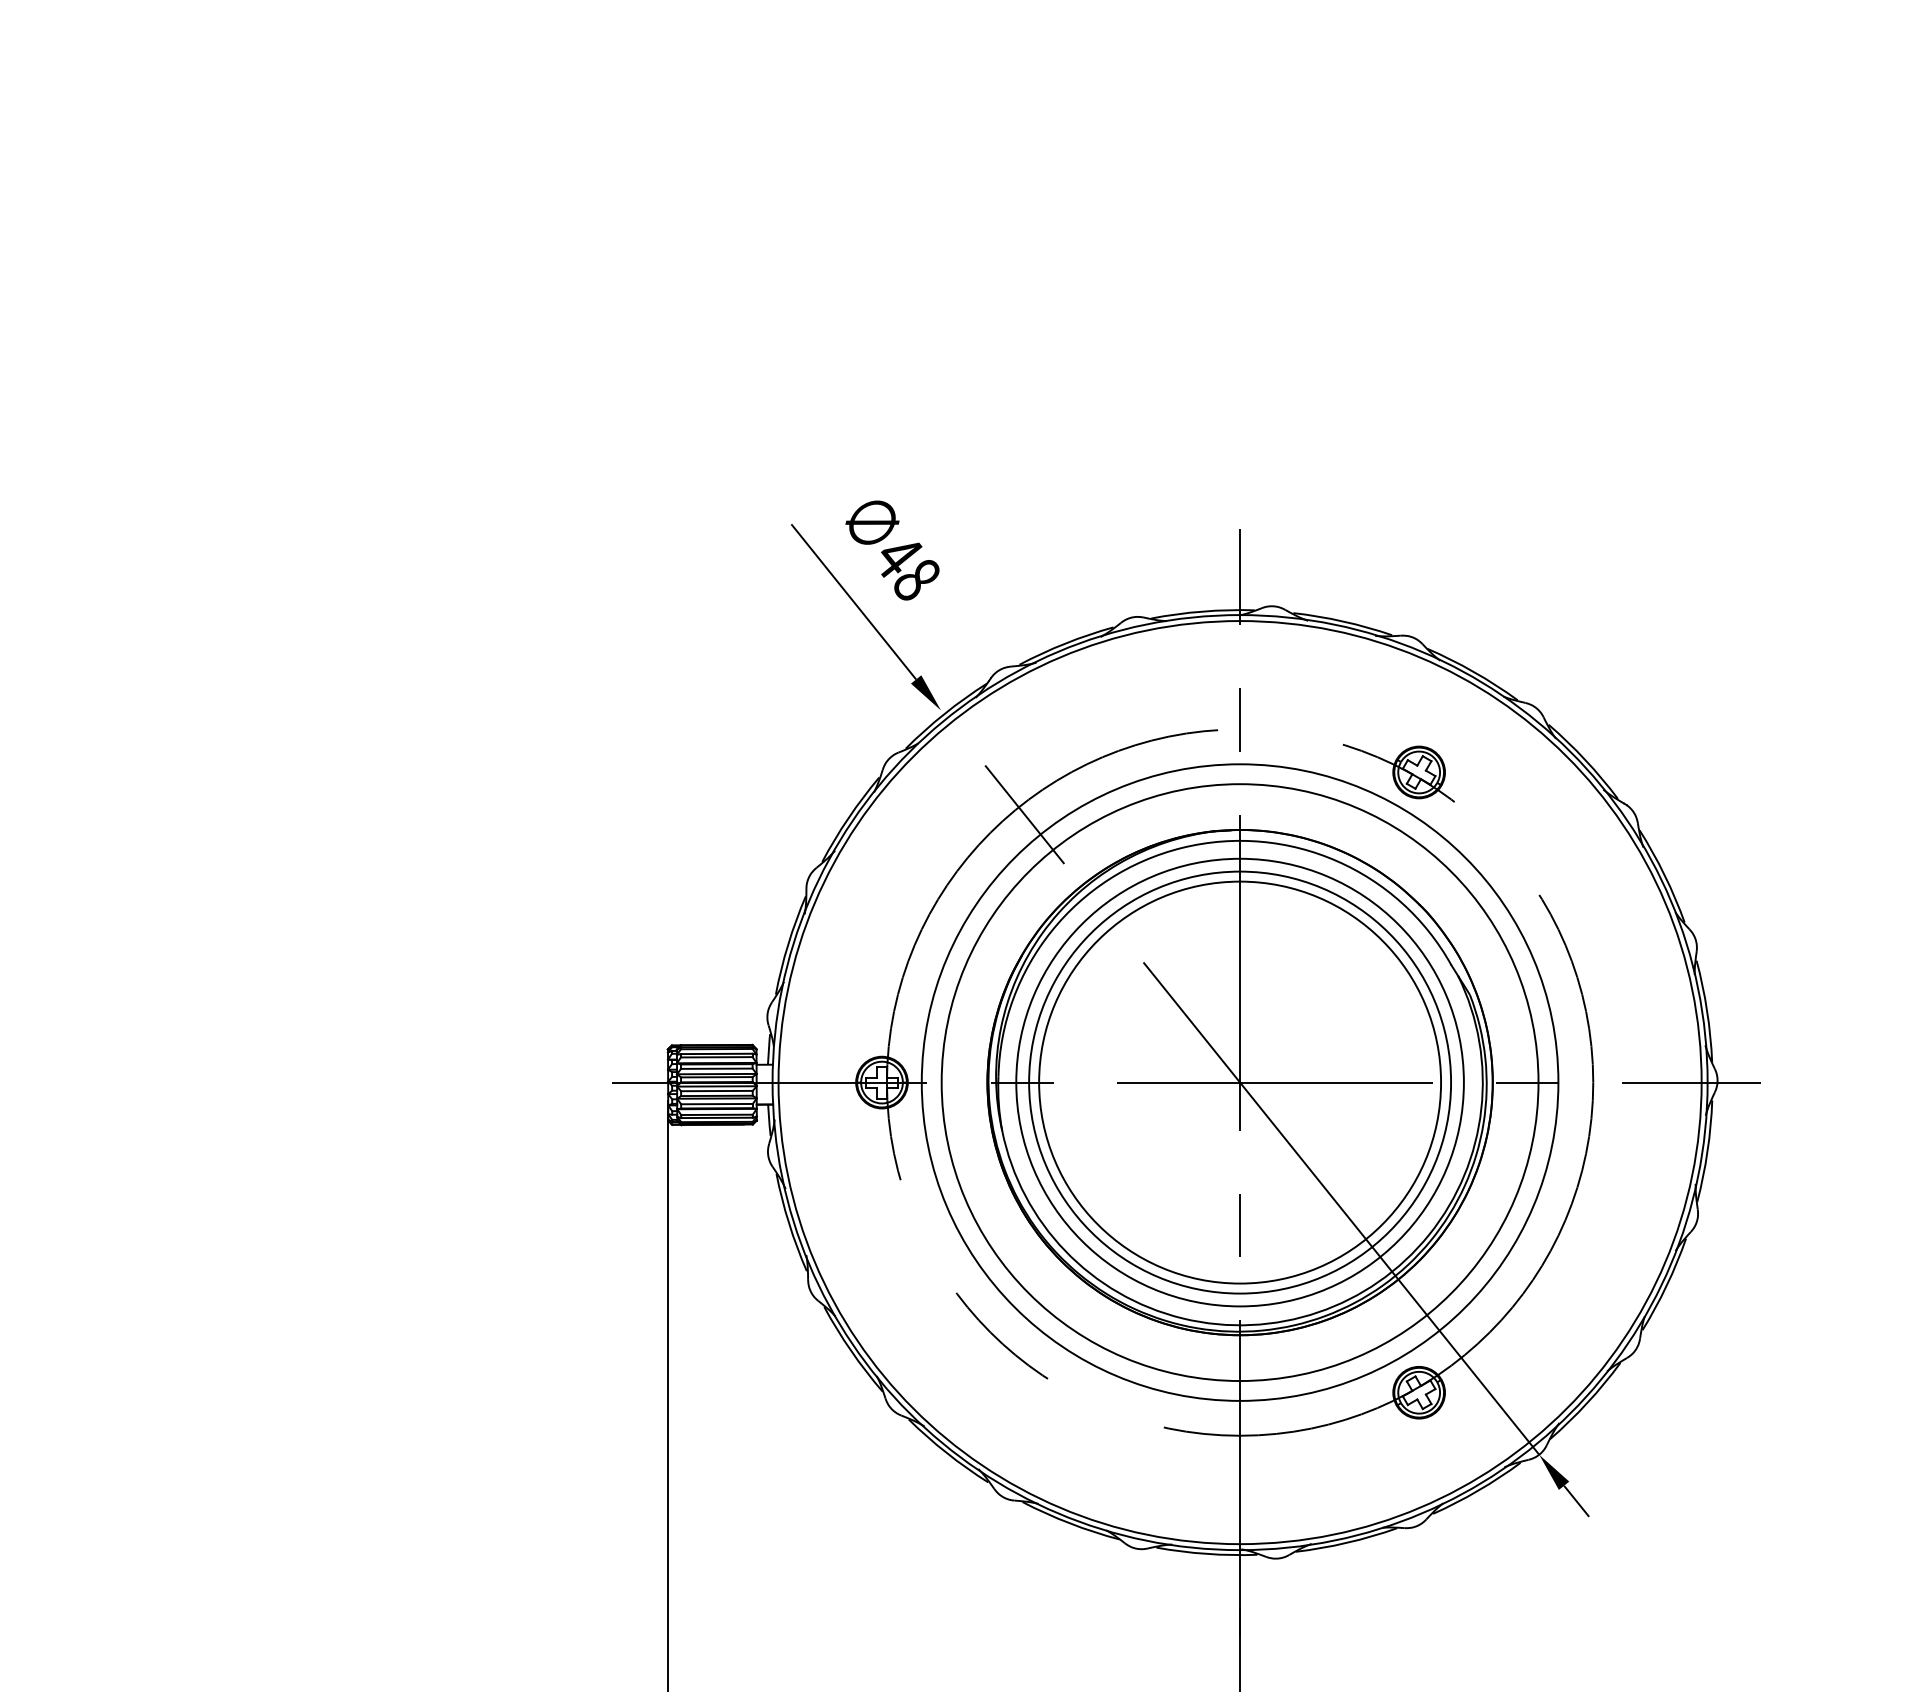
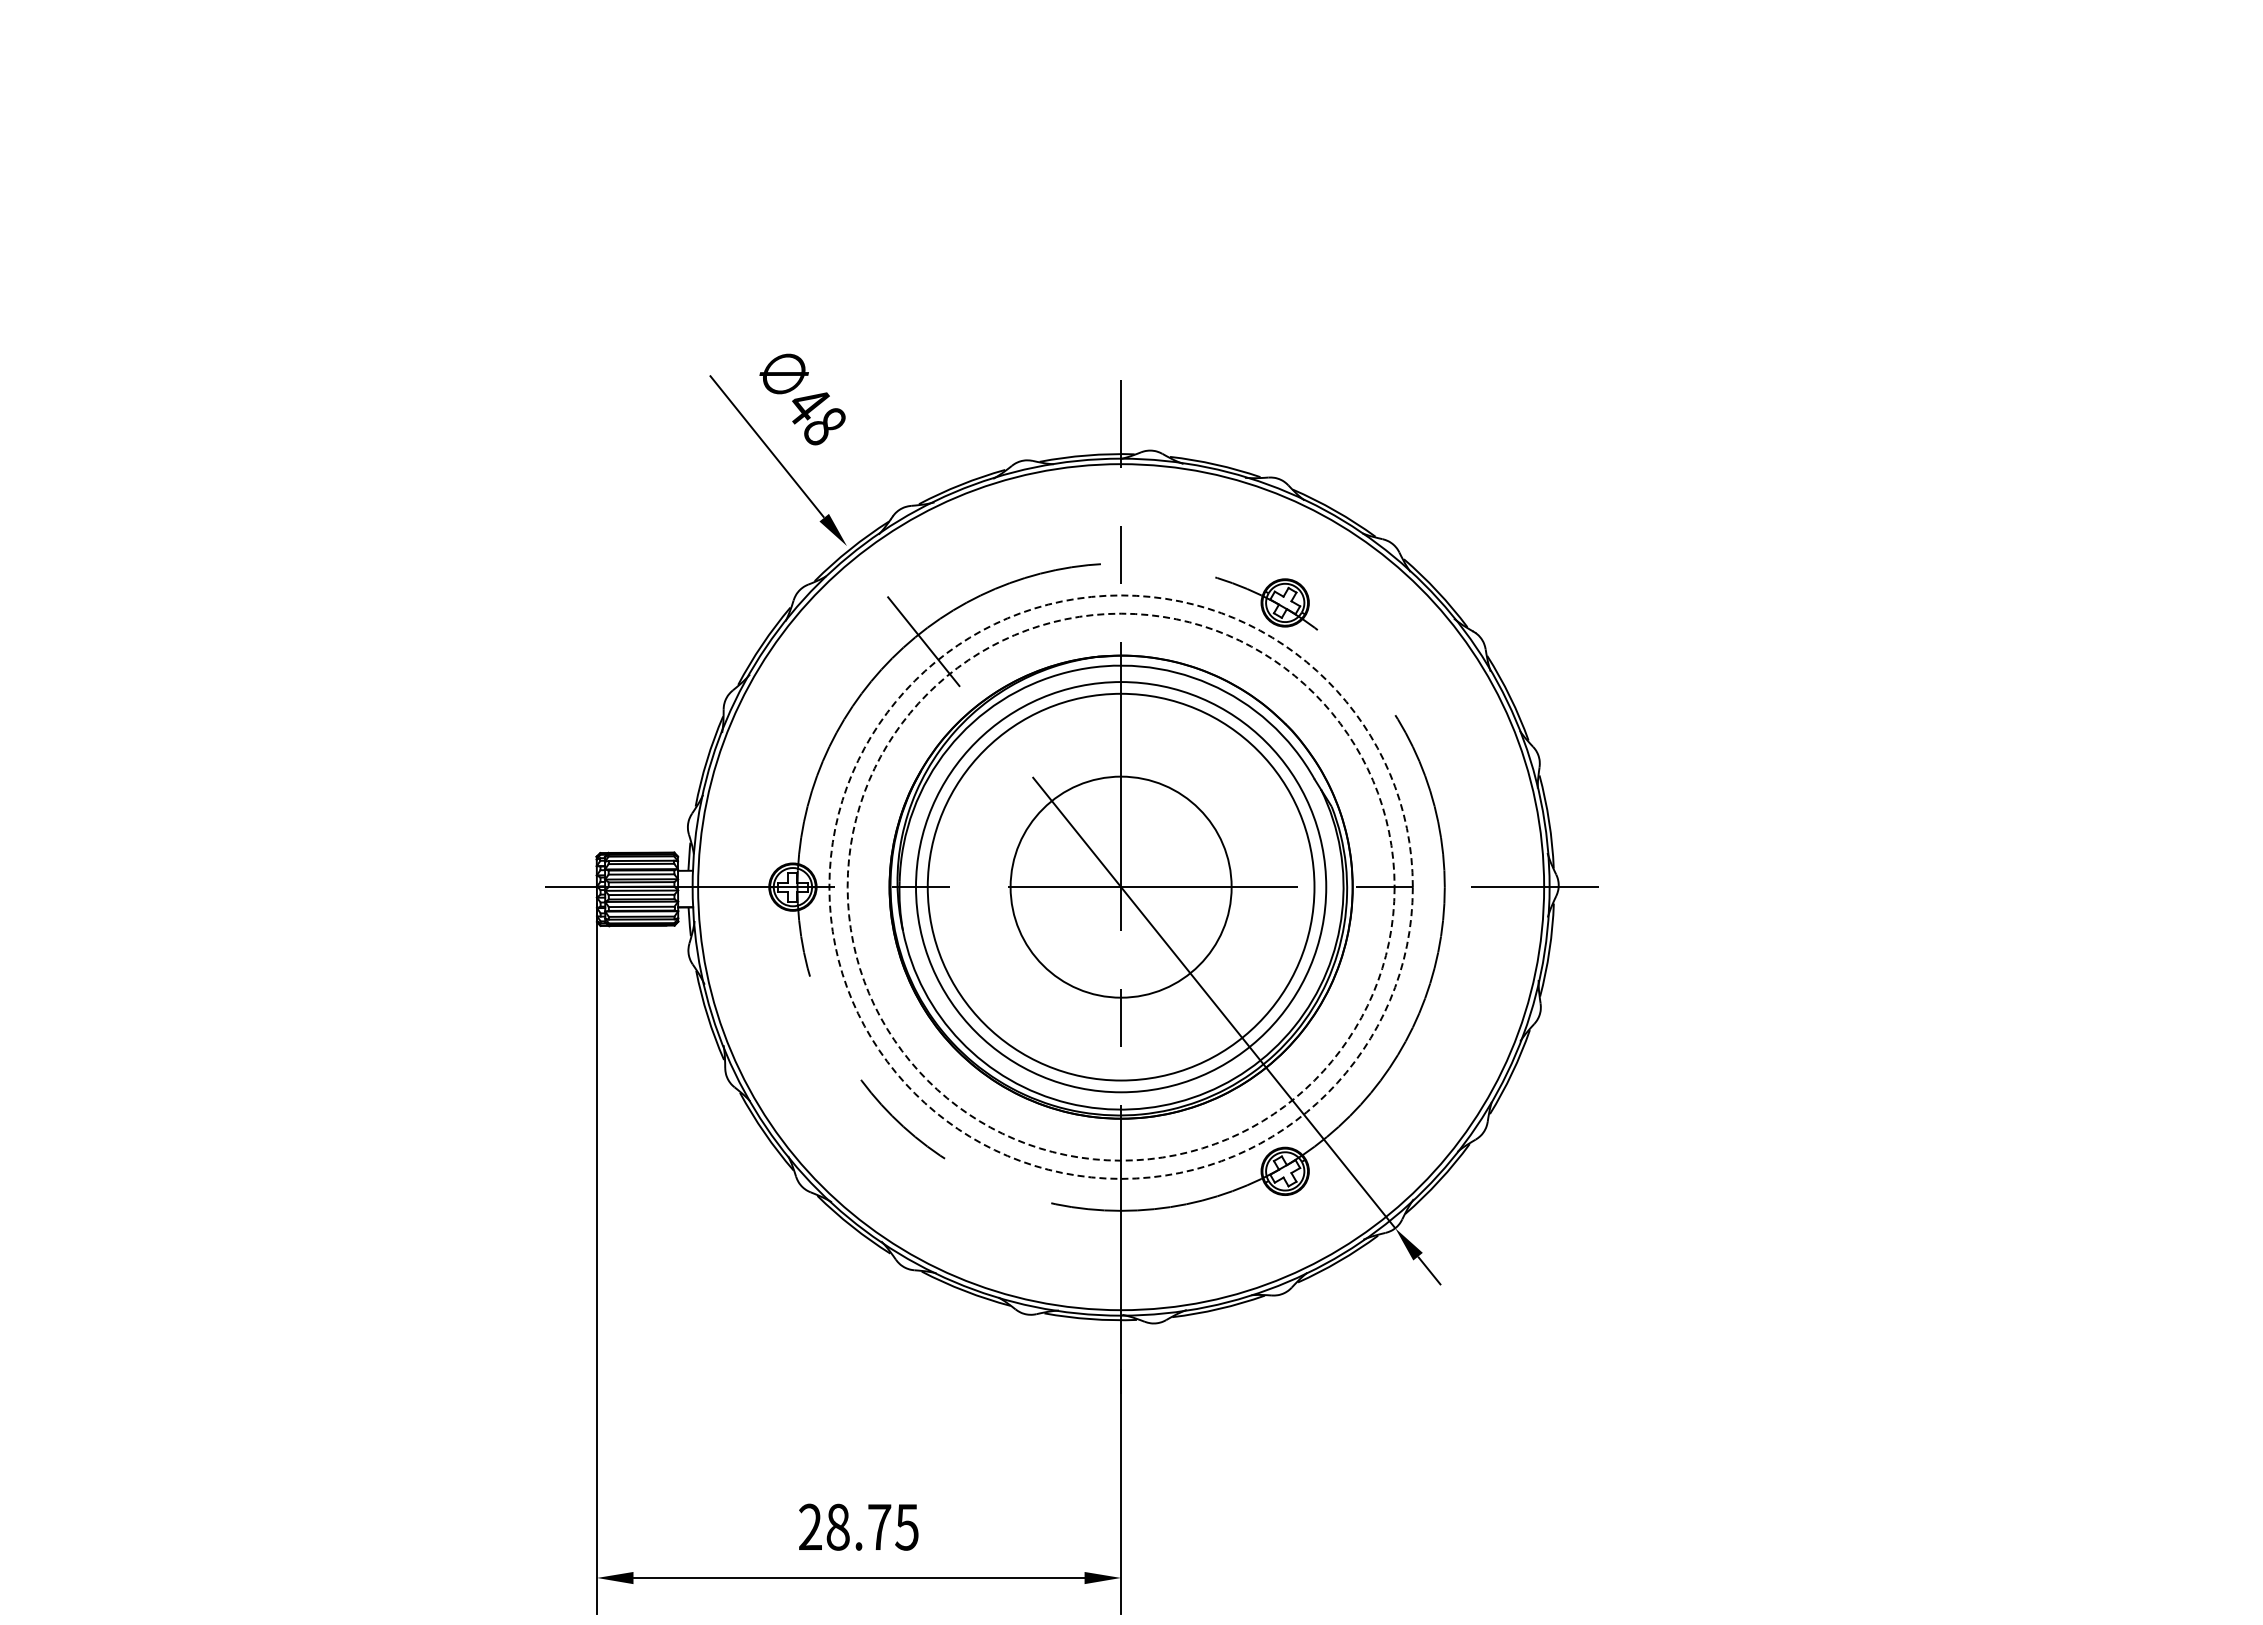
circle: (1239, 1081) -> (1120, 886), size x0.6
circle: (1239, 1081) -> (1120, 886), solid -> dashed
circle: (1239, 1081) -> (1120, 886), solid -> dashed

